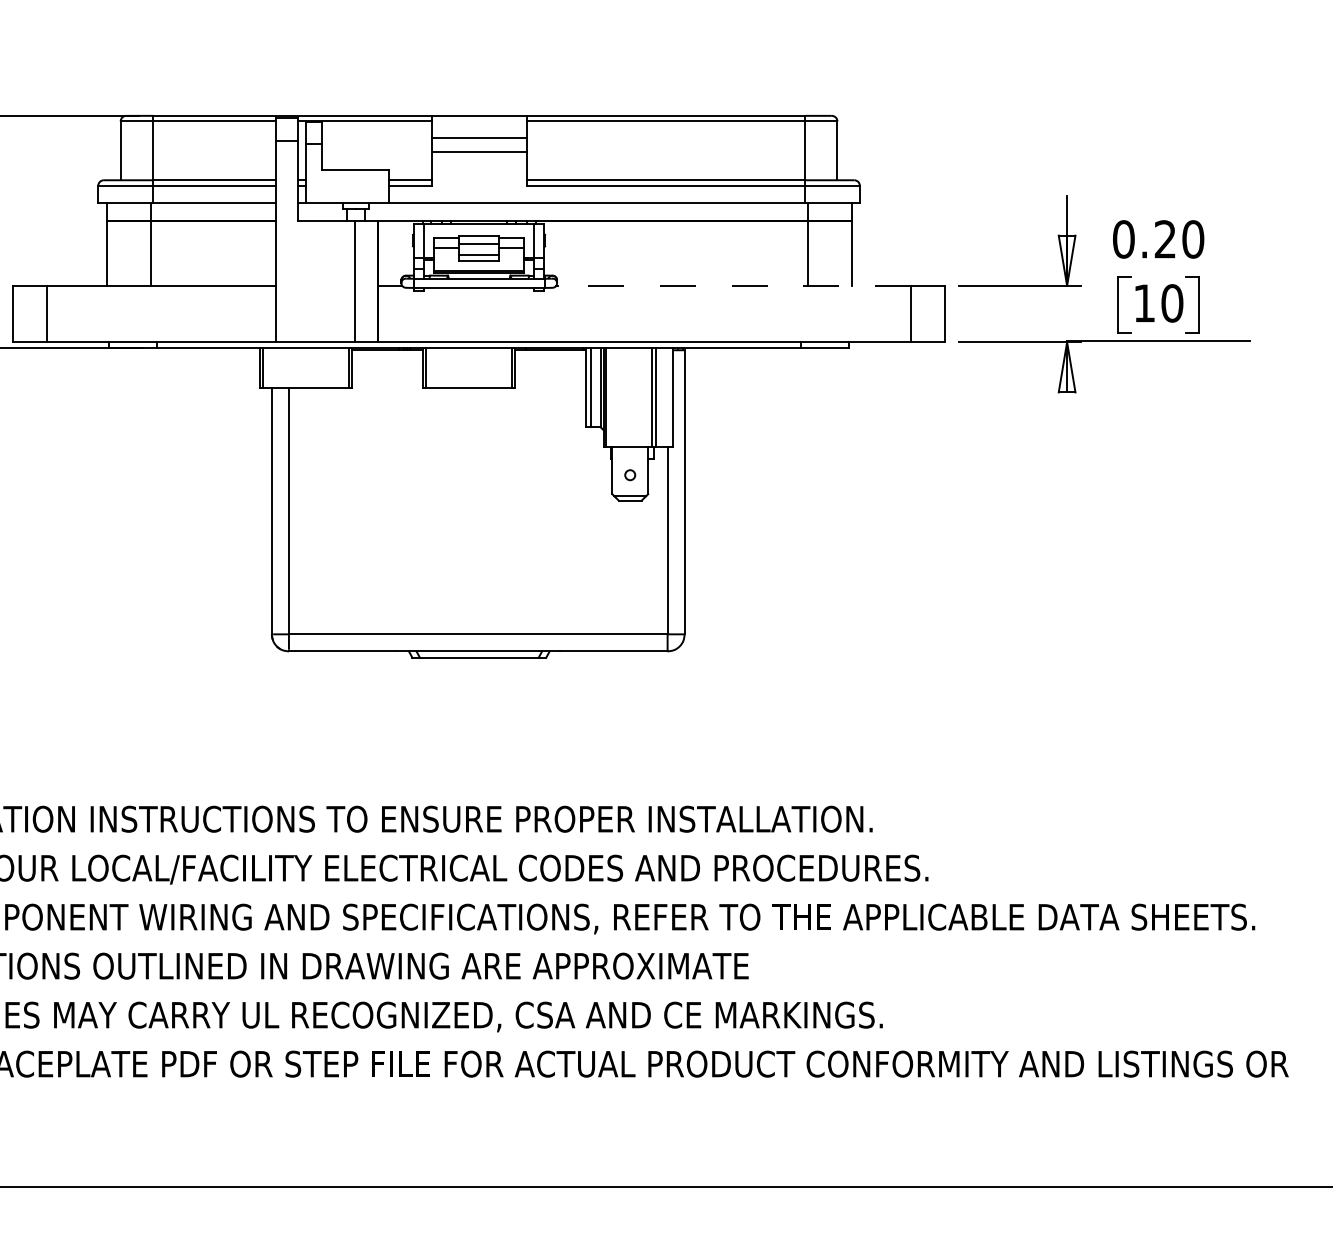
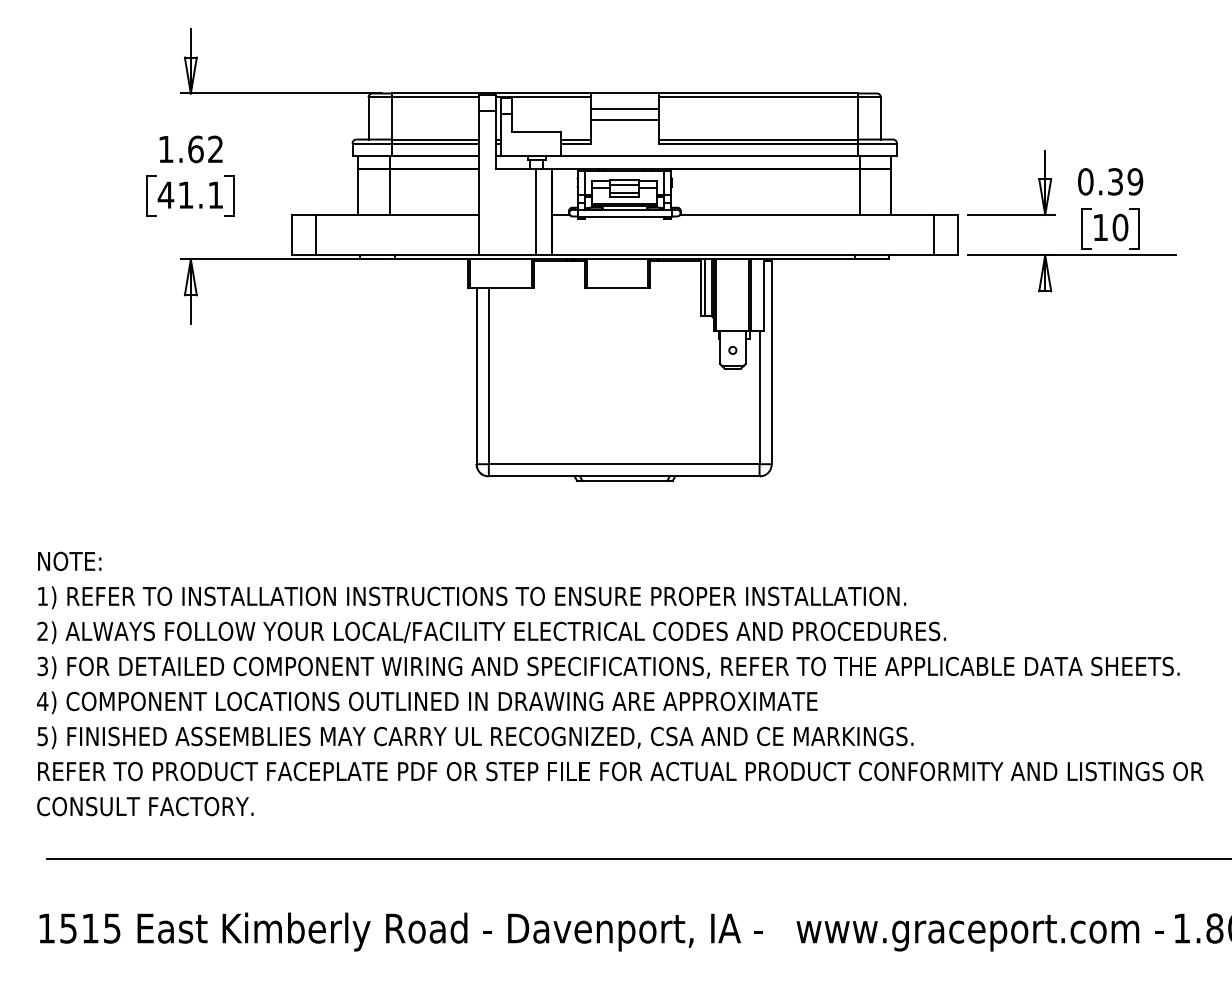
text: (1179, 238) -> (1125, 181), 0.20 -> 0.39
line: (733, 286) -> (806, 215), dashed -> solid

